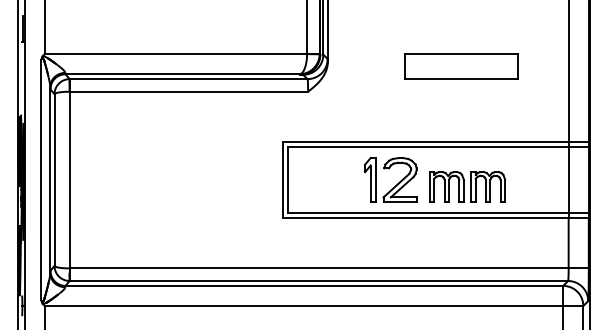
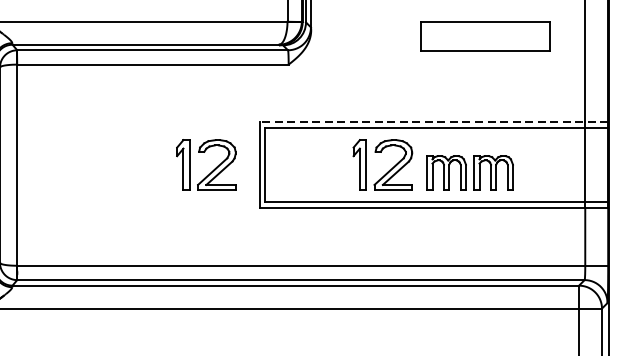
part: (461, 66) -> (486, 35), moved
line: (435, 142) -> (433, 122), solid -> dashed
part: (241, 184) -> (212, 170), added

